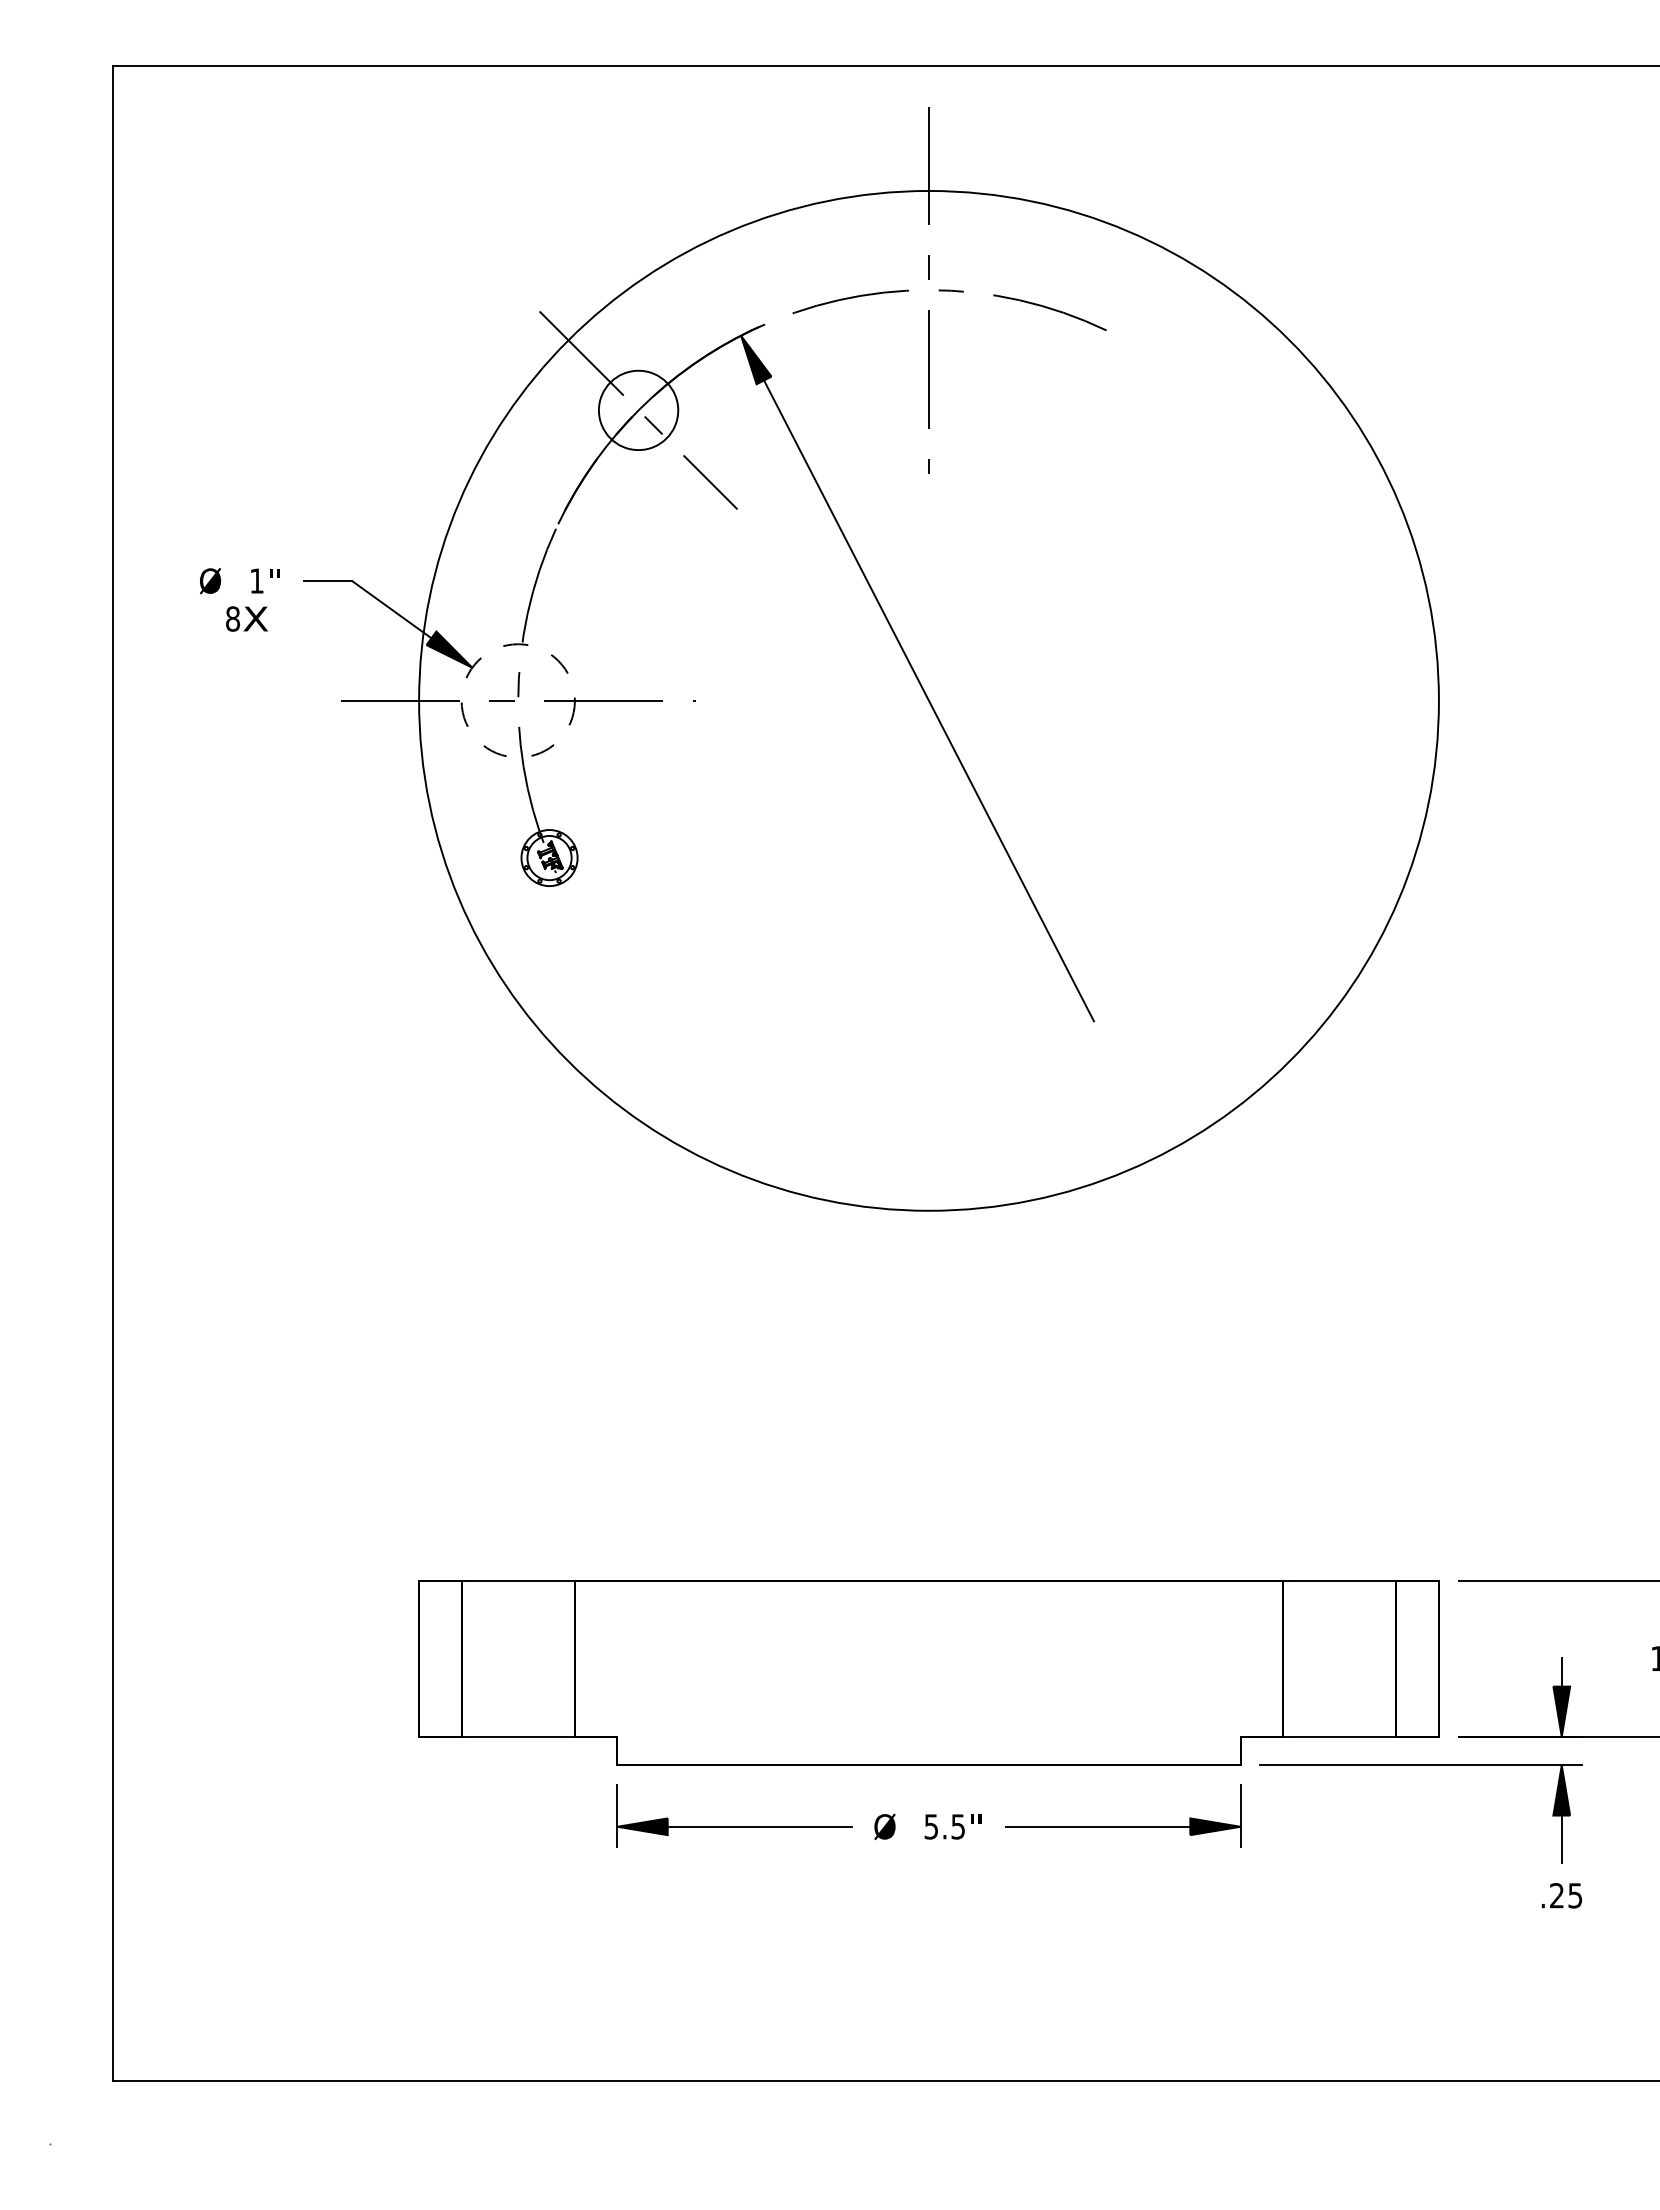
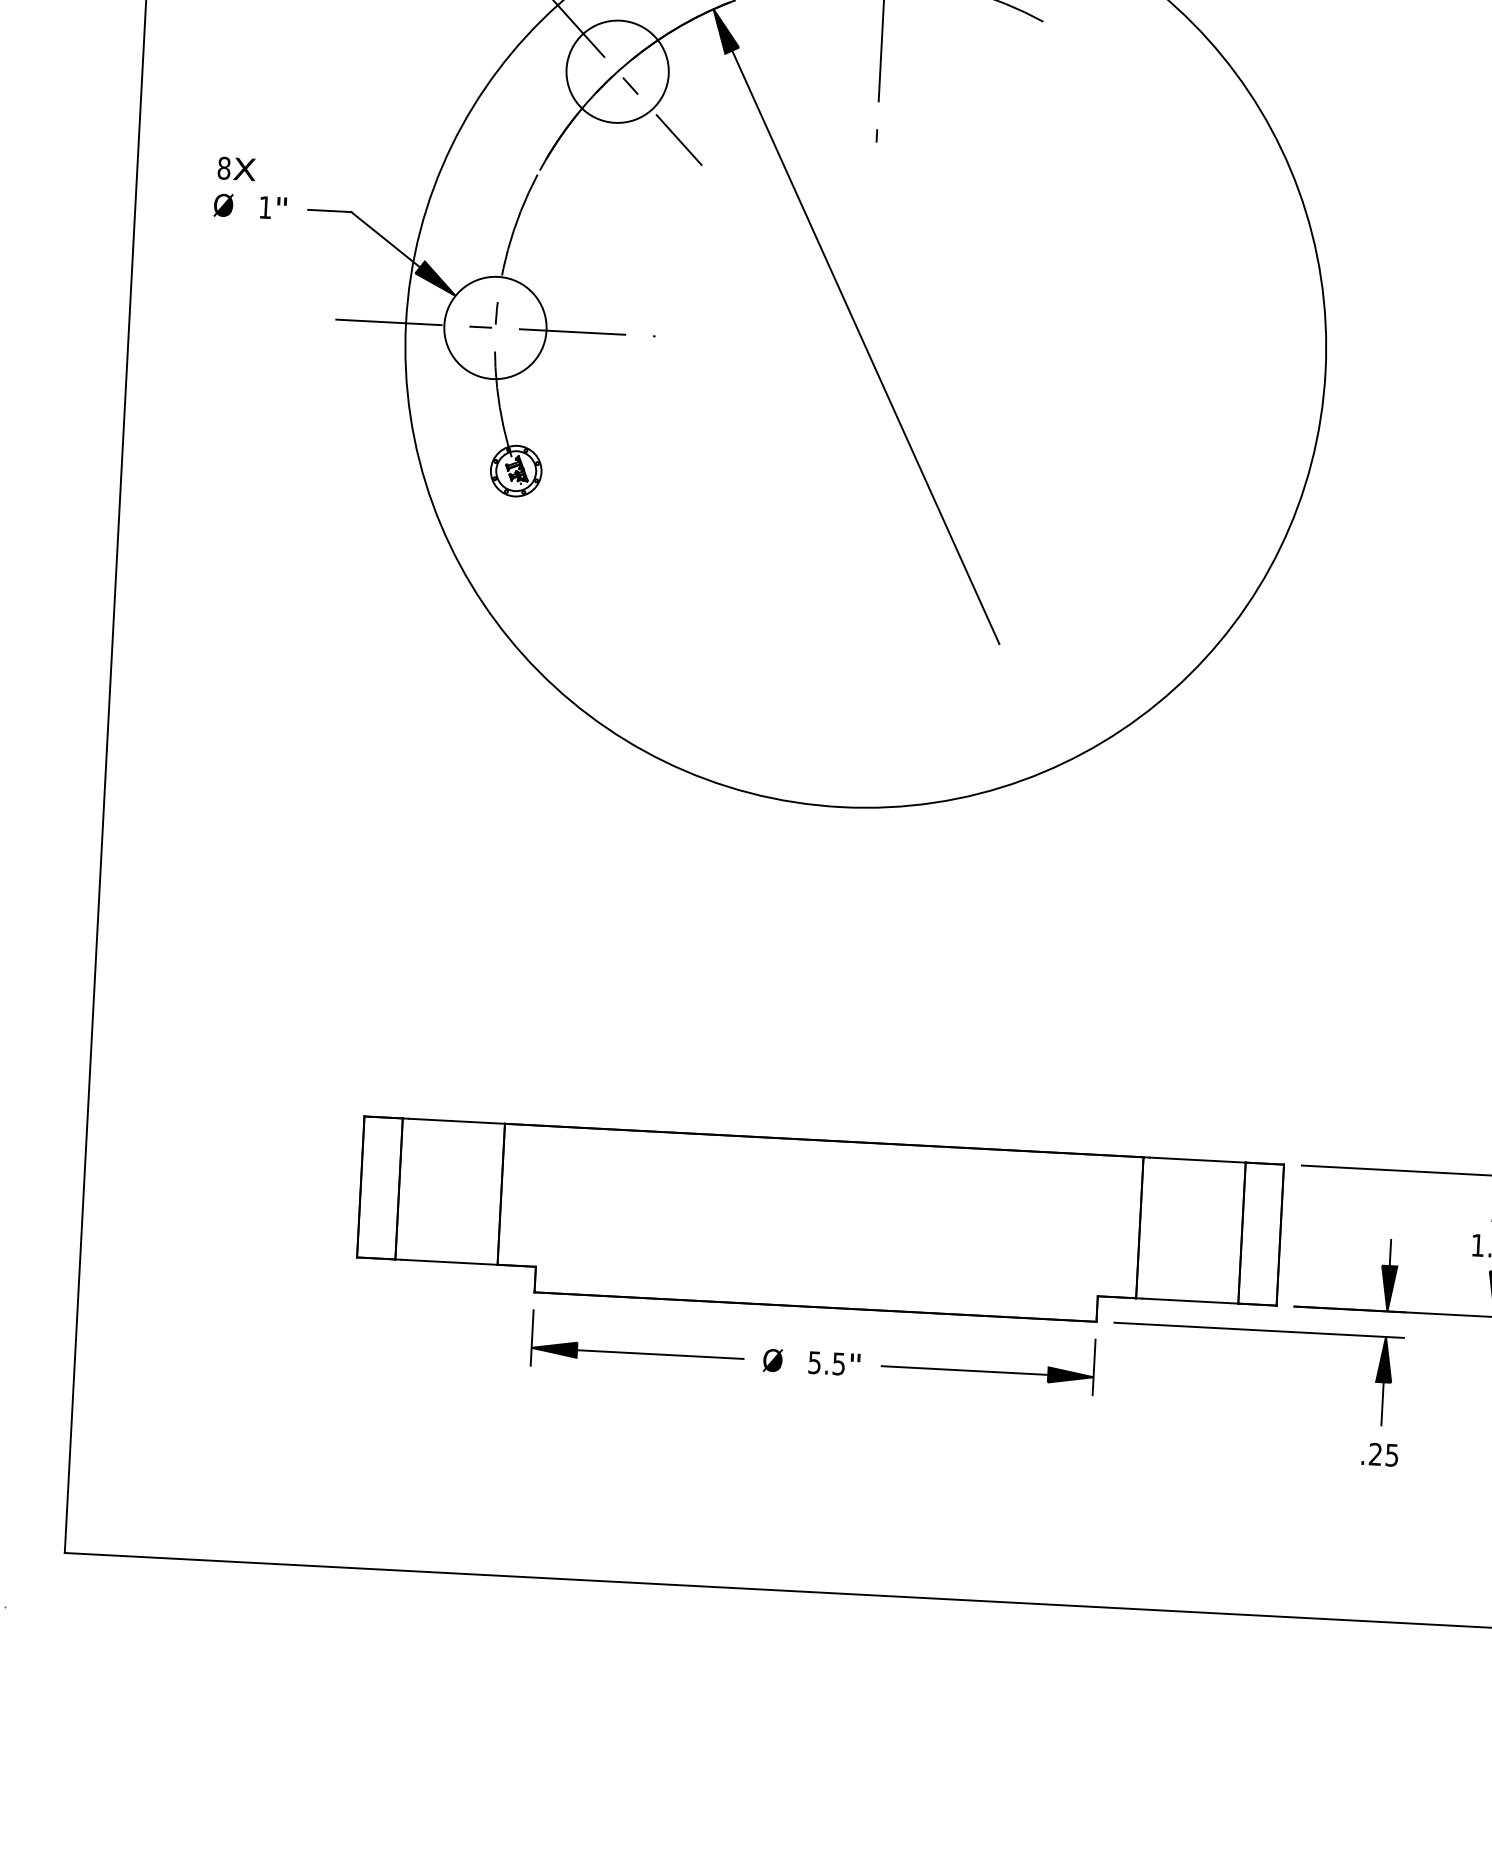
circle: (638, 410) -> (617, 71), size x1.43
text: (246, 618) -> (236, 168), moved
circle: (517, 700) -> (494, 327), dashed -> solid

